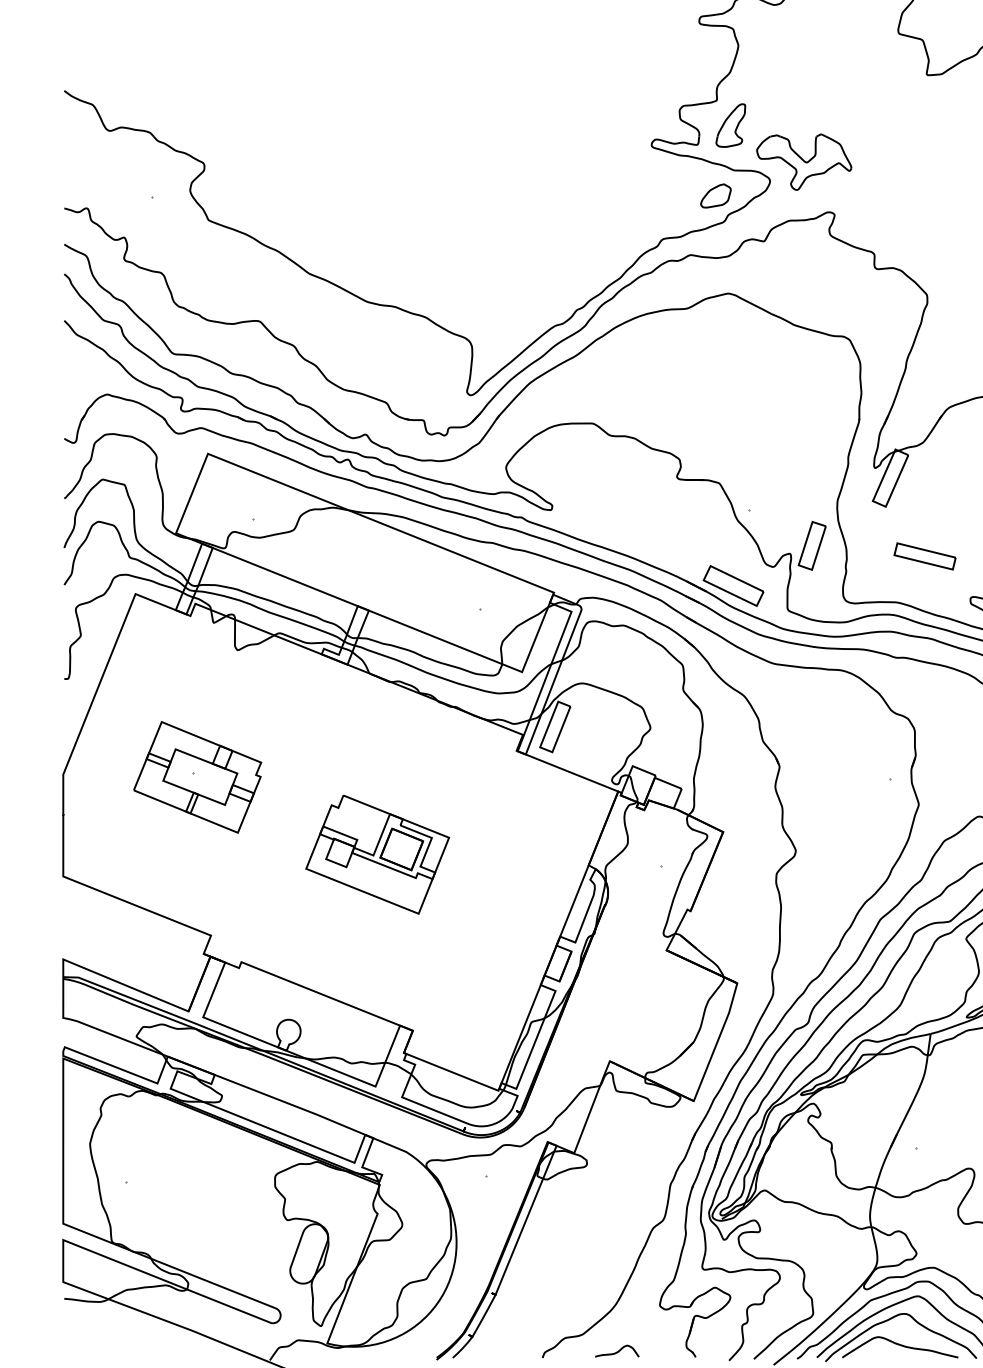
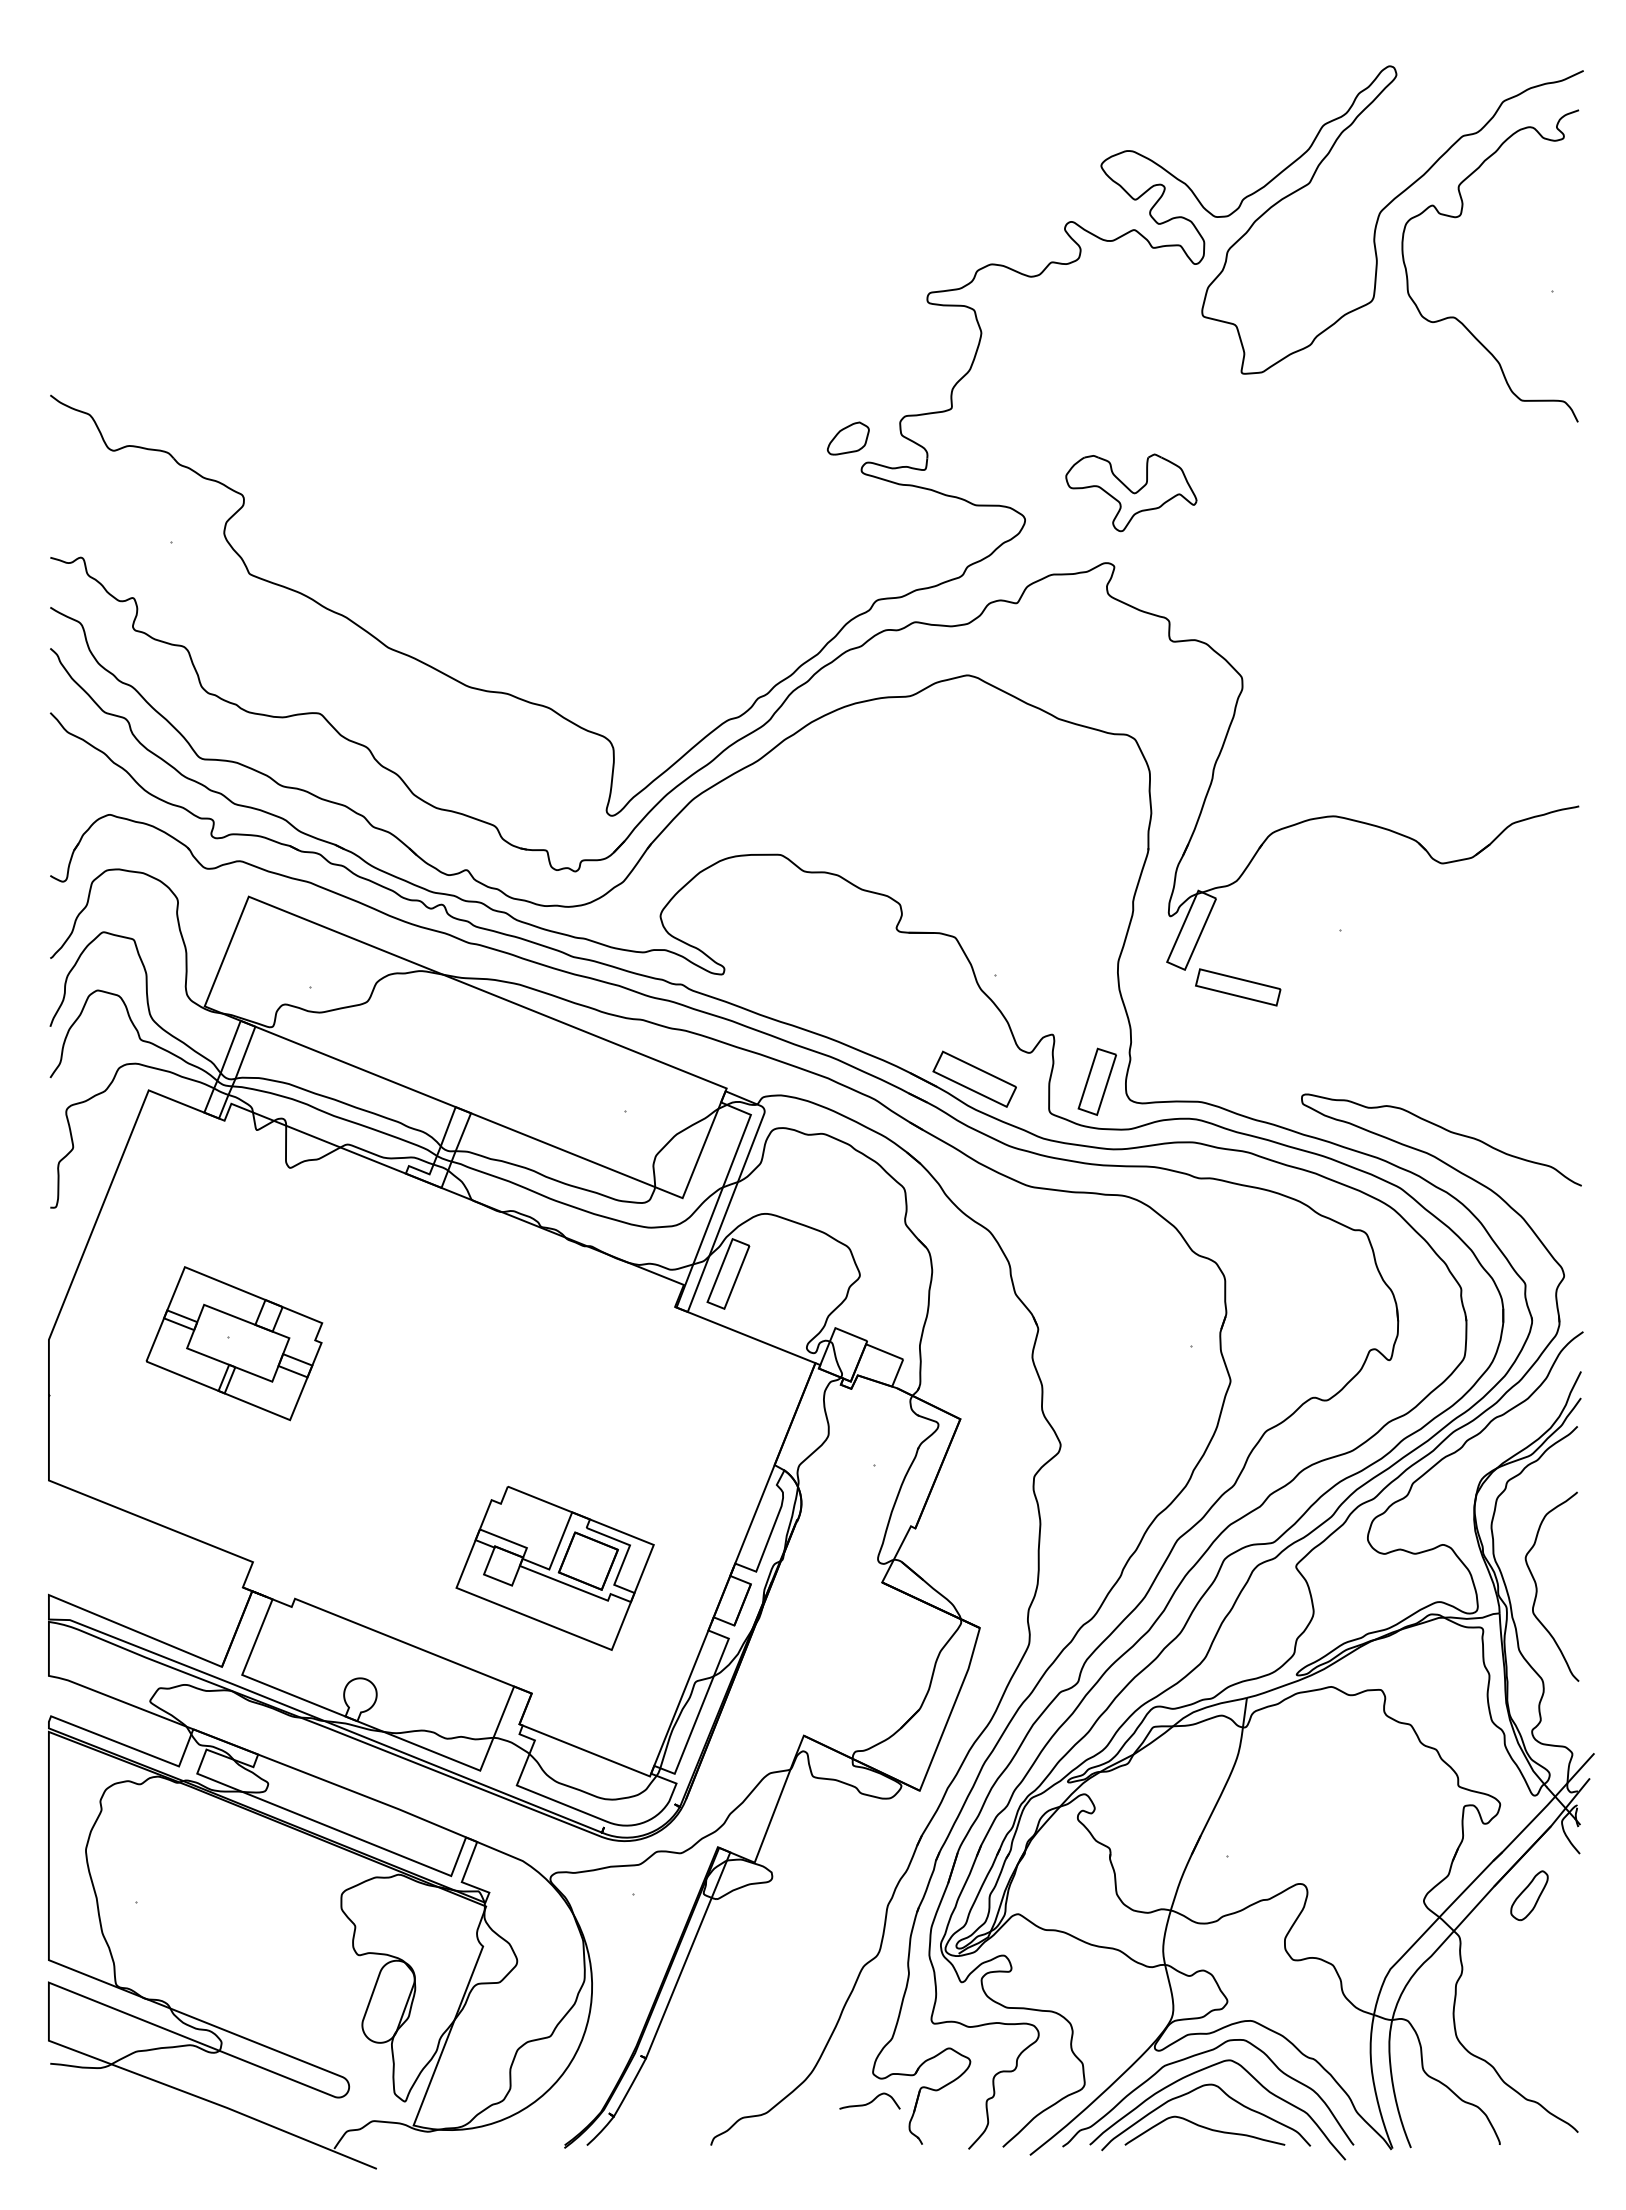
part: (730, 125) -> (970, 443), removed
part: (804, 161) -> (1131, 492), moved
part: (716, 195) -> (848, 438), moved
part: (811, 545) -> (1096, 1081), moved
part: (925, 556) -> (1238, 987), moved
part: (377, 854) -> (554, 1567), moved
curve: (617, 1351) -> (870, 2101), moved

